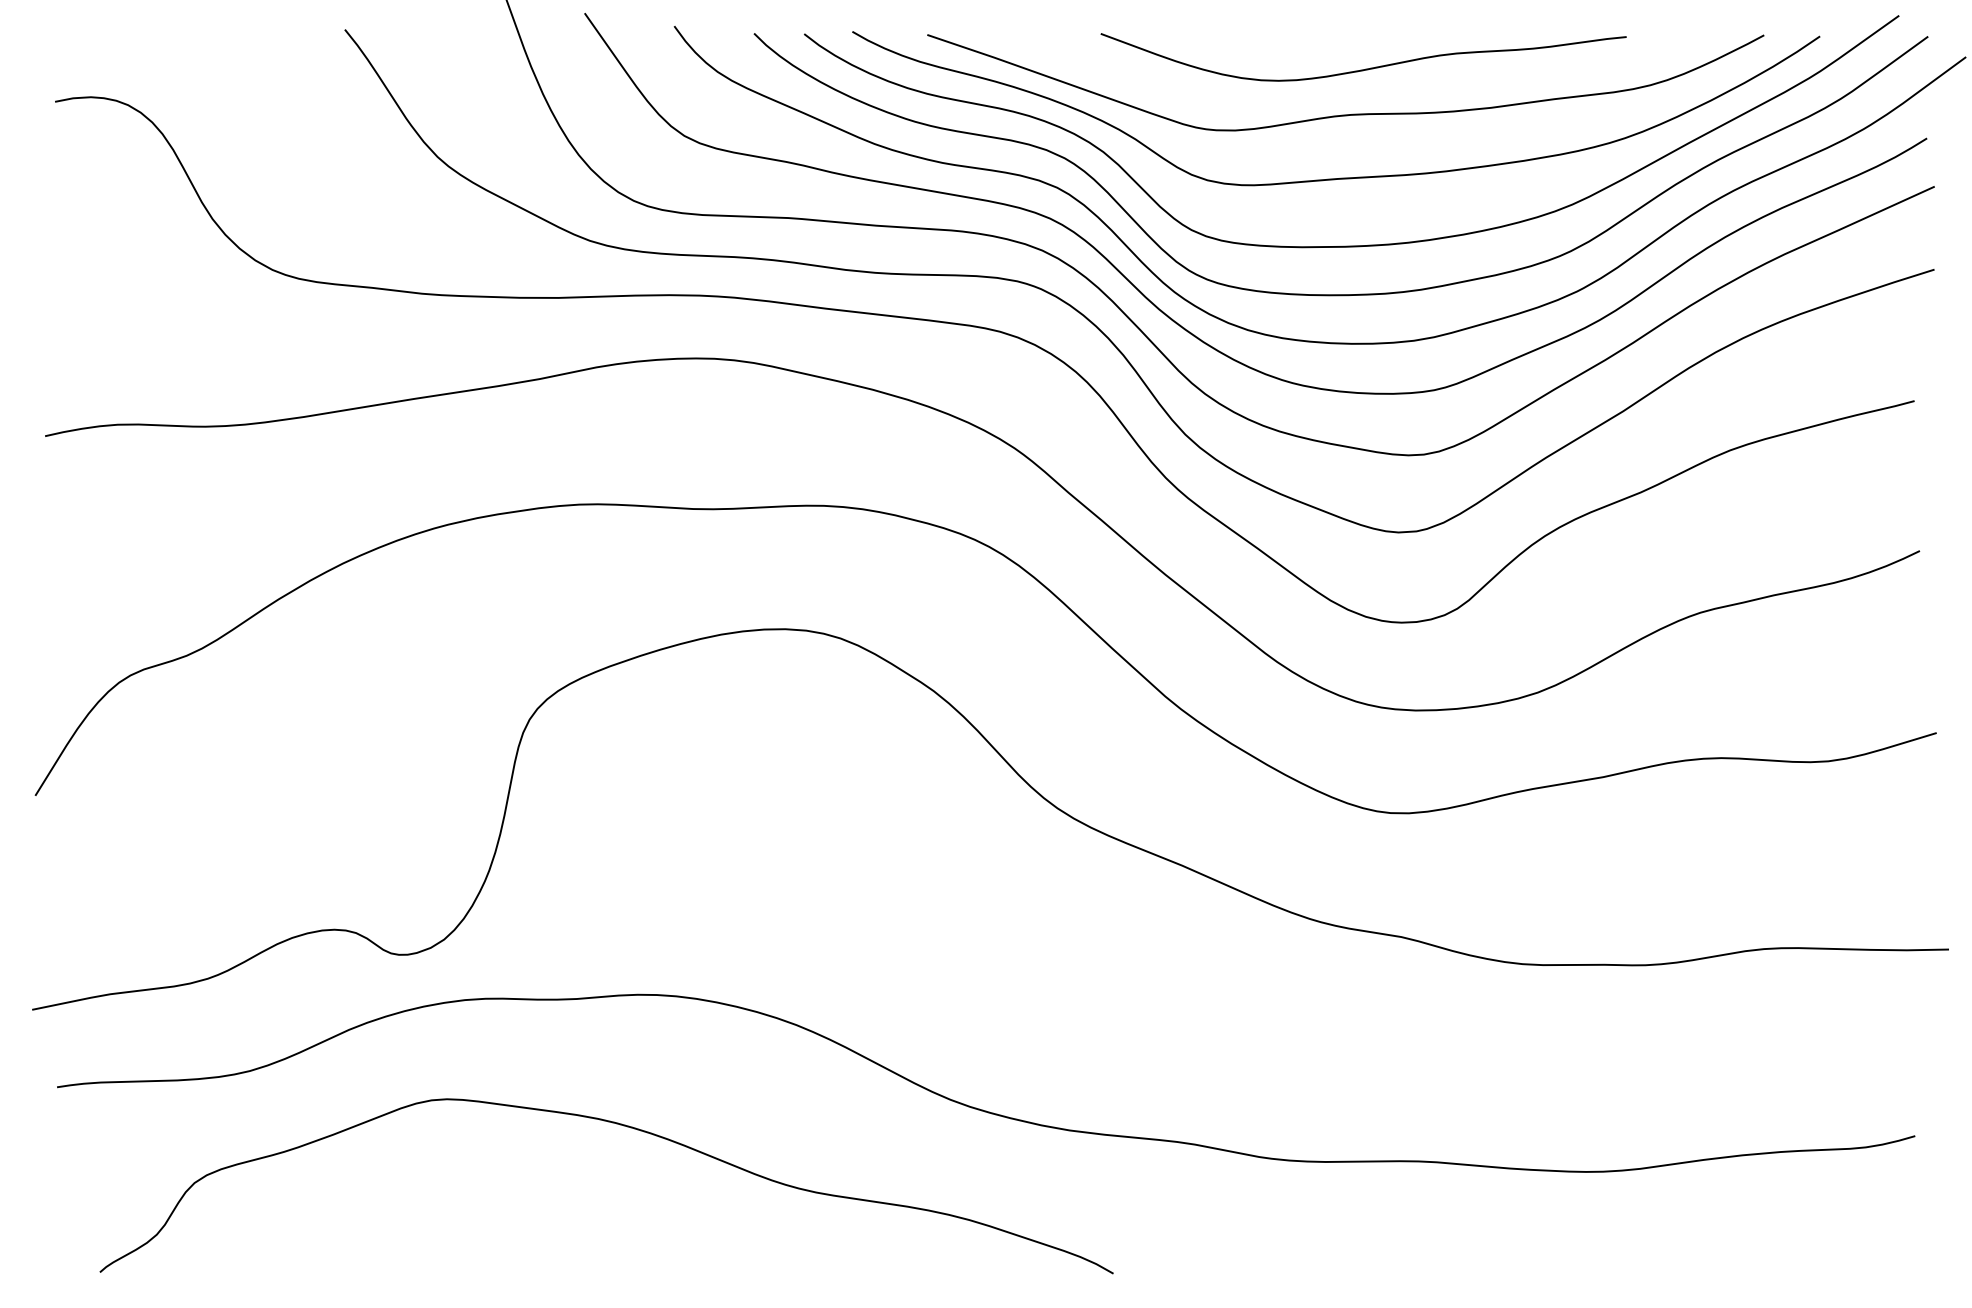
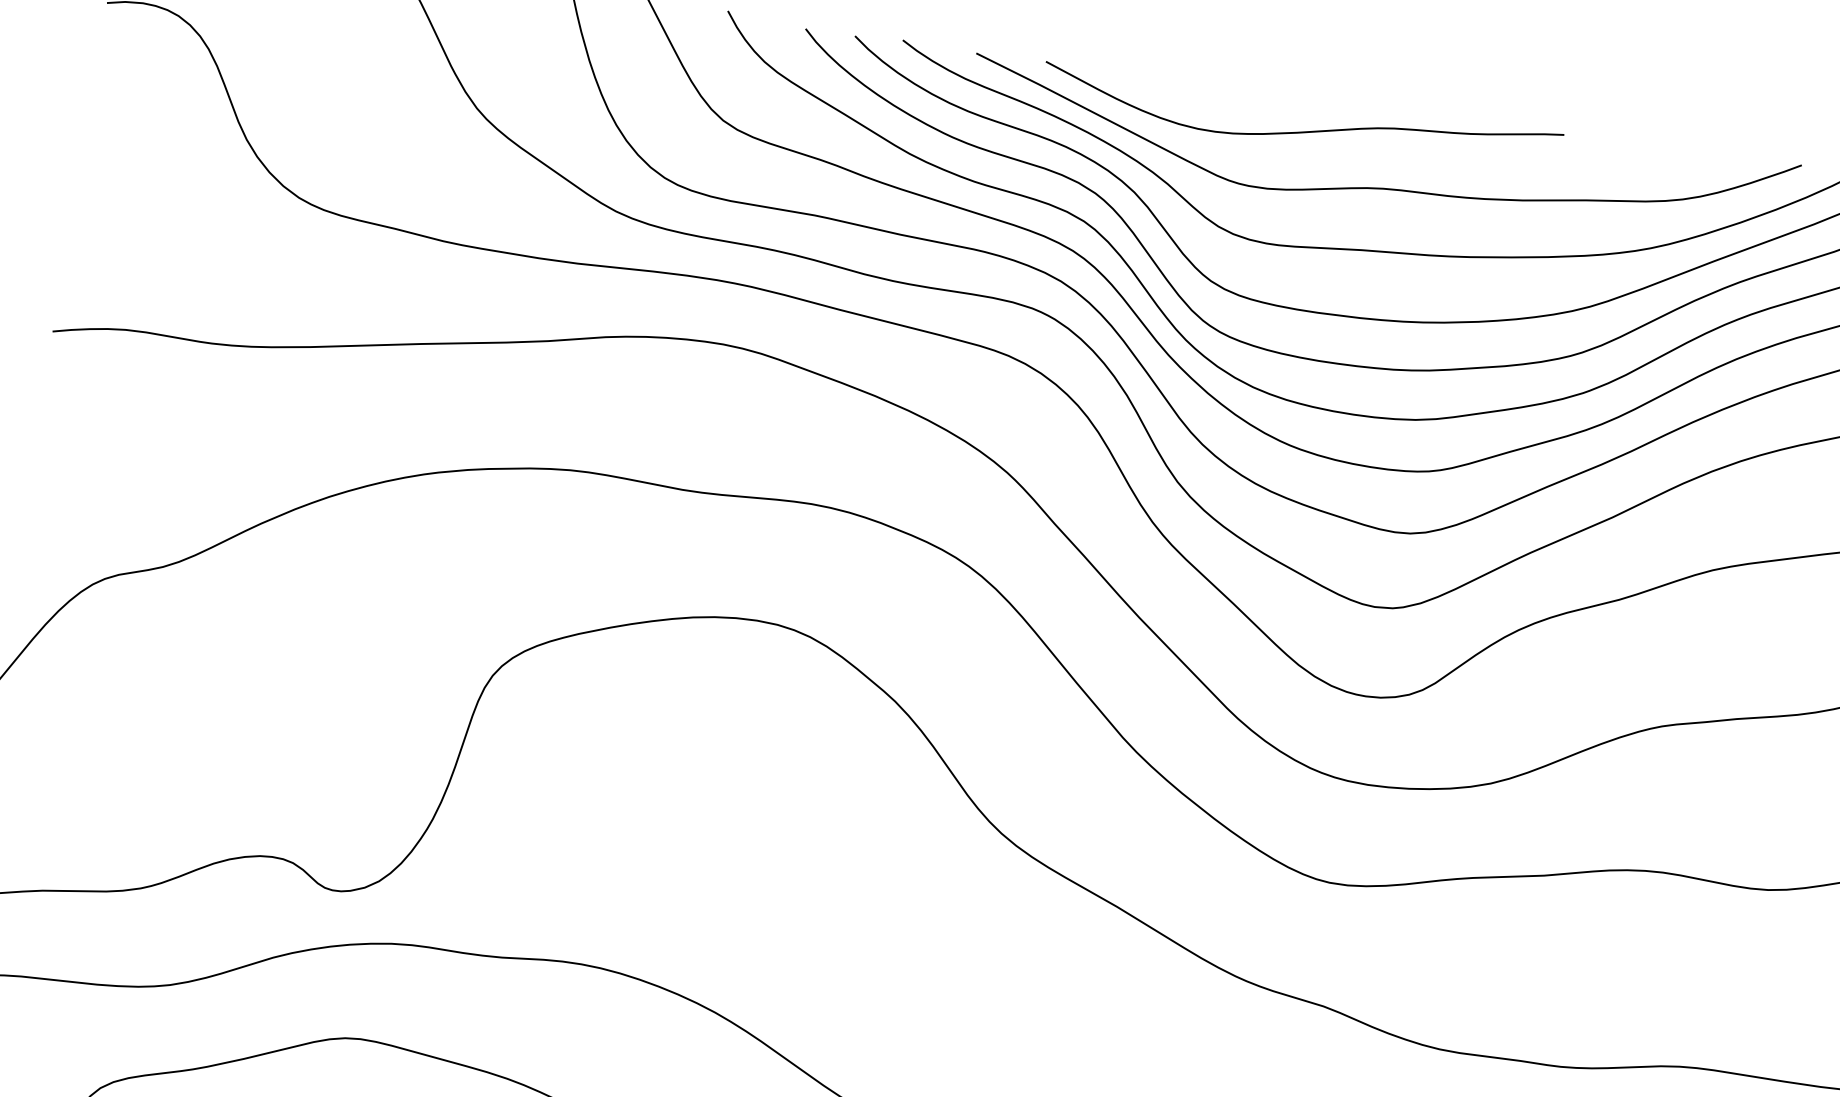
curve: (1365, 68) -> (1302, 131), moved

